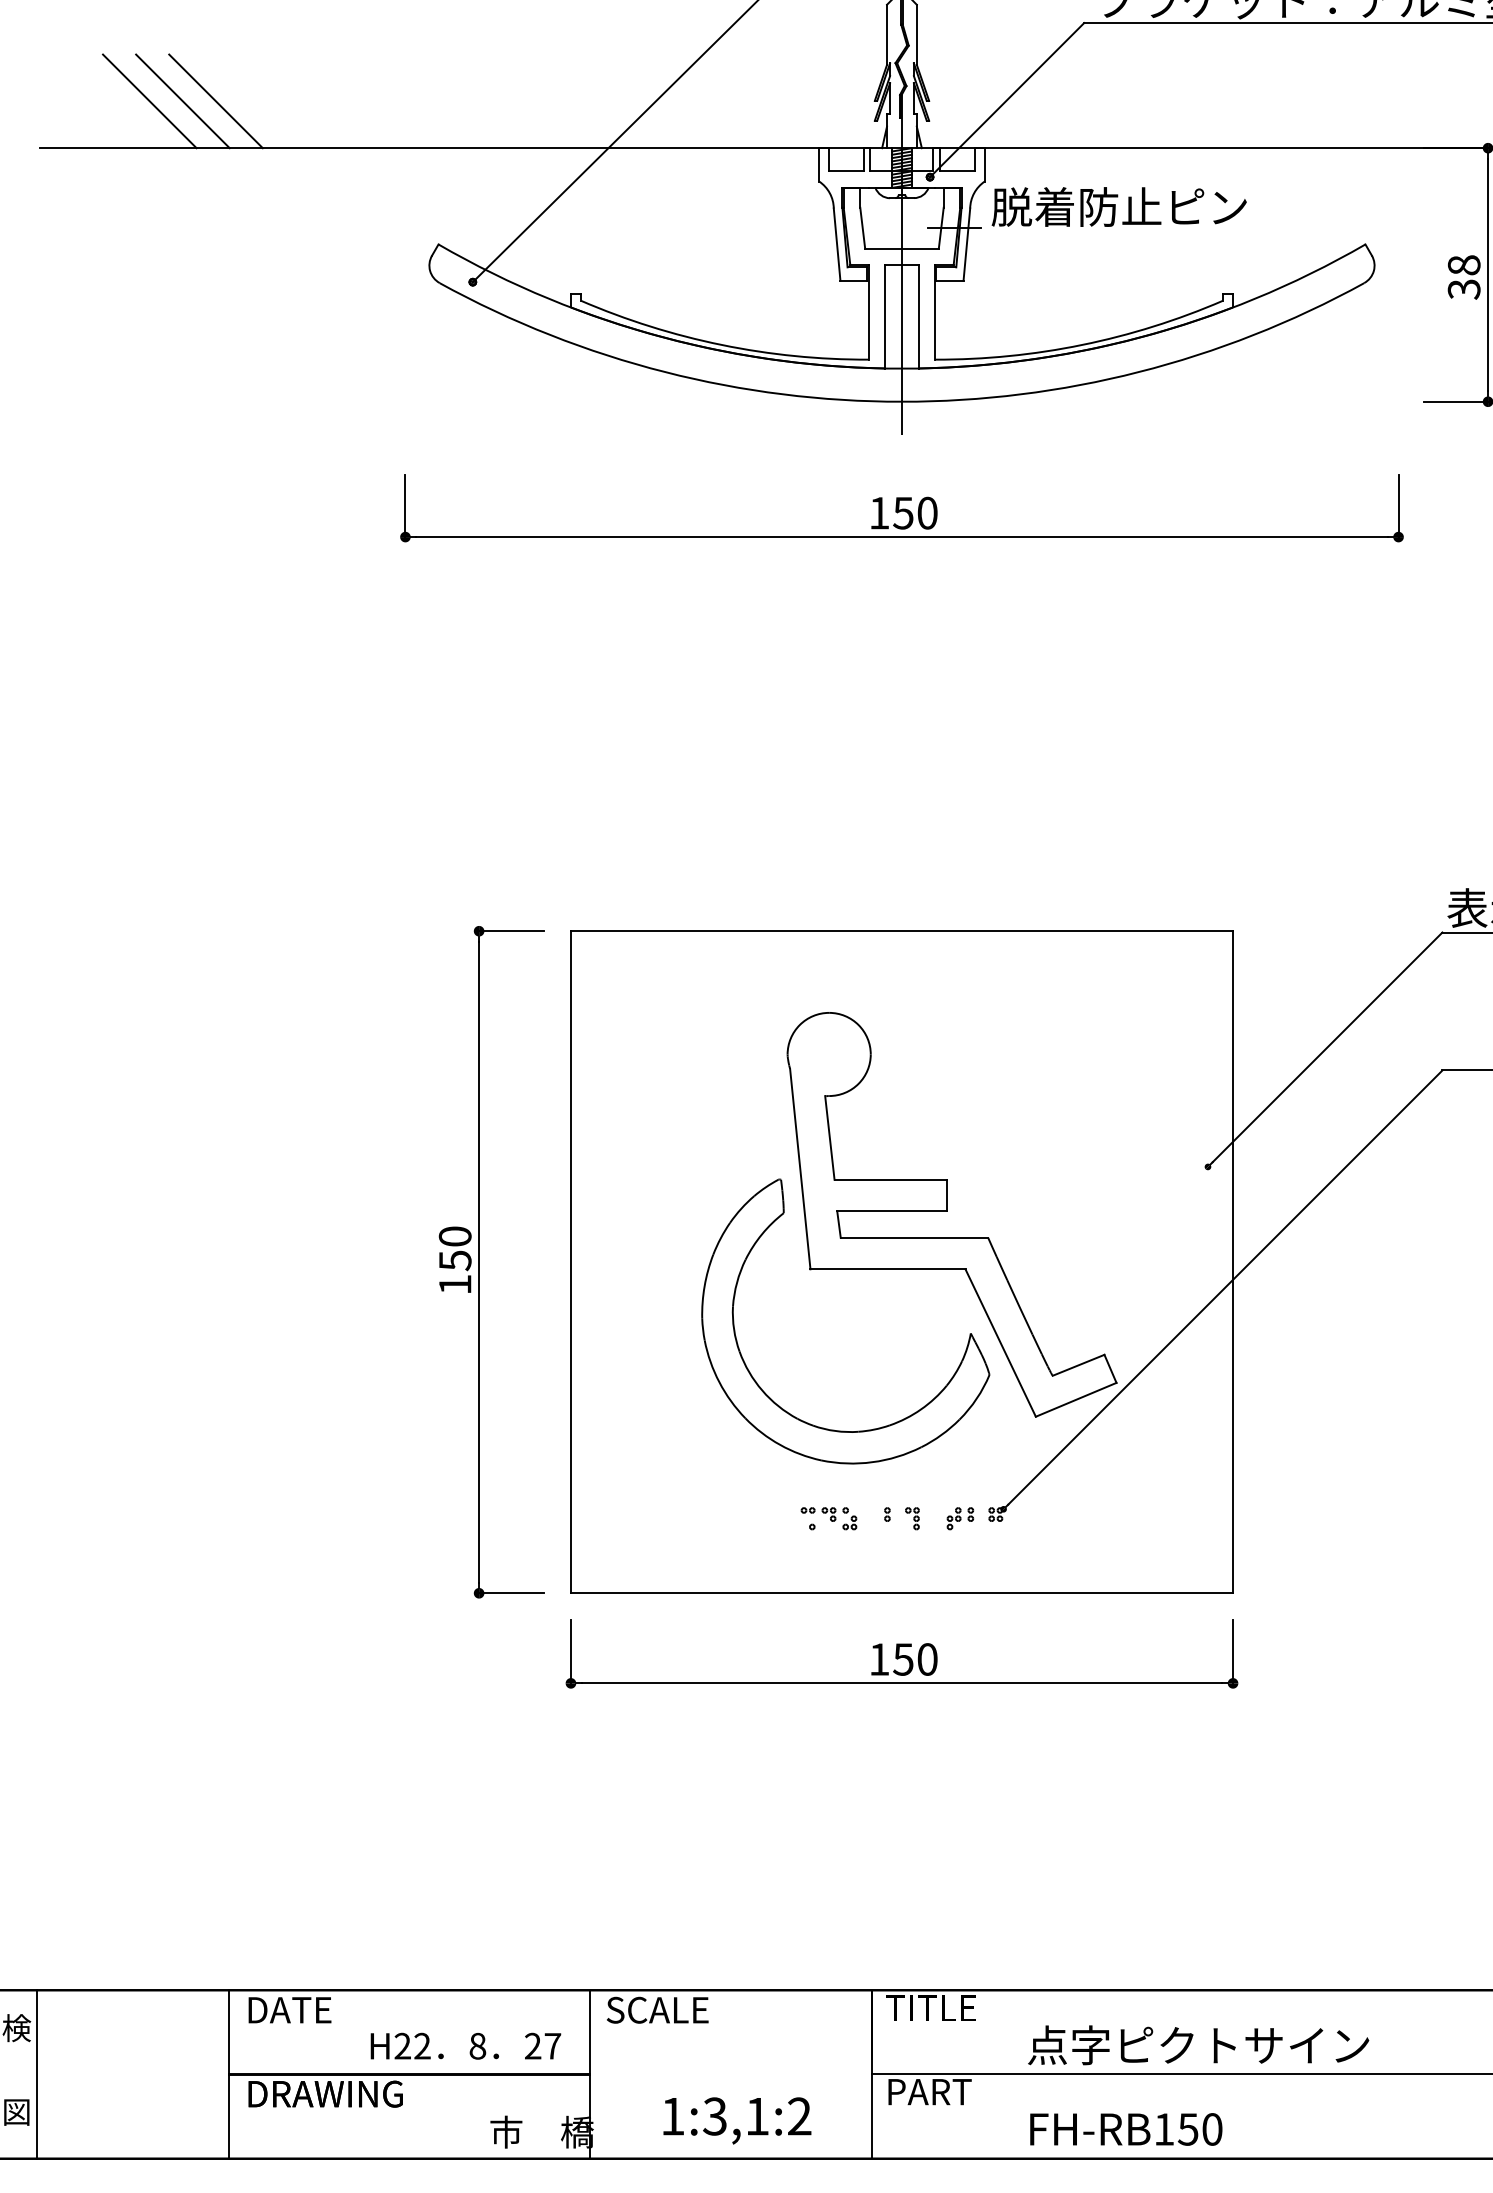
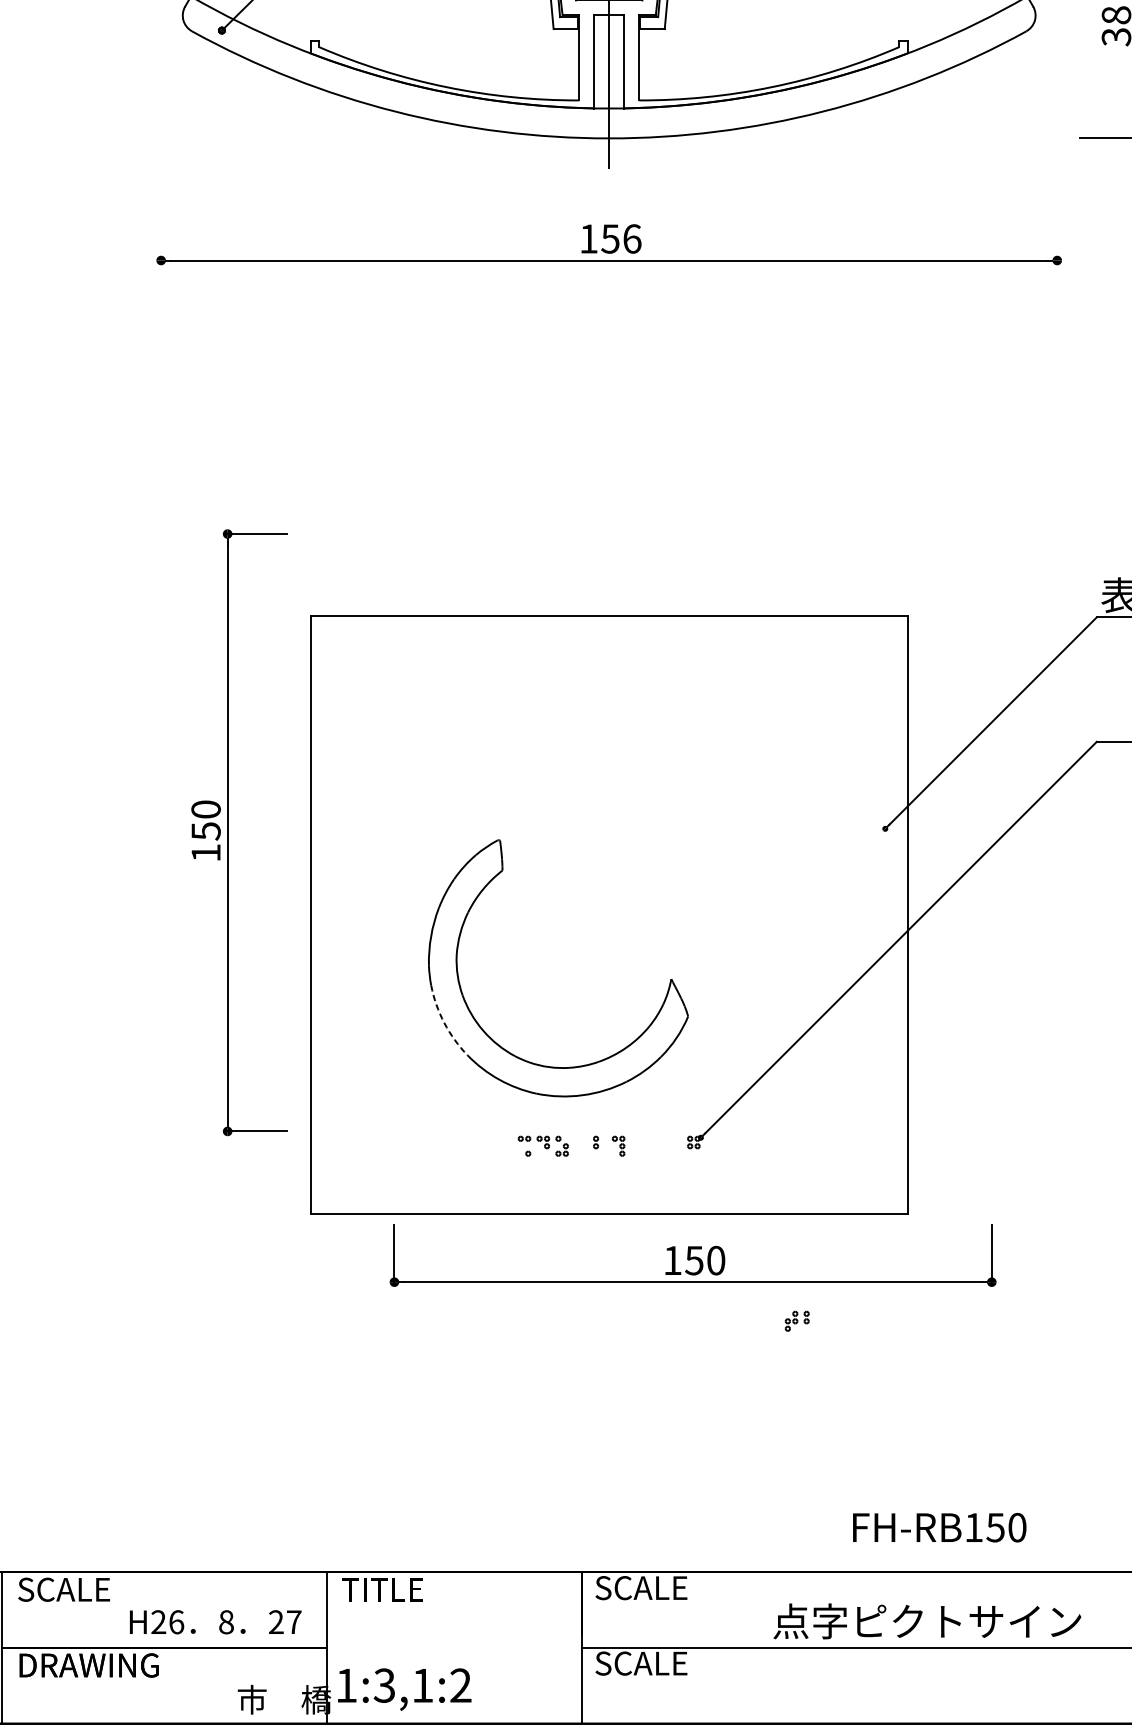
line: (405, 505) -> (161, 232), removed
line: (1398, 505) -> (1057, 232), removed
text: (927, 512) -> (632, 238), 150 -> 156
part: (951, 1214) -> (653, 871), removed
part: (479, 1262) -> (227, 832), moved
arc: (719, 1382) -> (444, 1023), solid -> dashed
part: (960, 1518) -> (797, 1321), moved
part: (901, 1653) -> (692, 1255), moved
text: (937, 2008) -> (641, 1588), TITLE -> SCALE
text: (297, 2009) -> (63, 1589), DATE -> SCALE
text: (657, 2009) -> (388, 1589), SCALE -> TITLE
text: (422, 2045) -> (176, 1621), H22 -> H26
text: (1198, 2045) -> (927, 1621), moved
text: (937, 2091) -> (641, 1663), PART -> SCALE
text: (737, 2120) -> (404, 1689), moved
text: (1126, 2129) -> (939, 1527), moved

